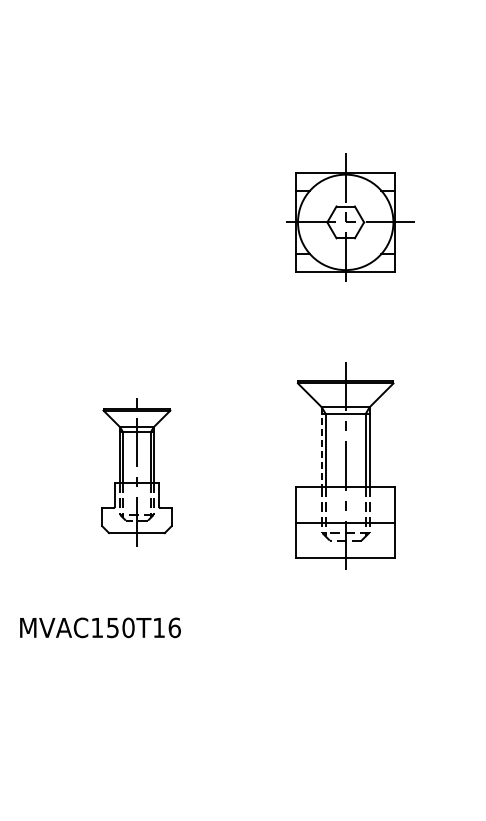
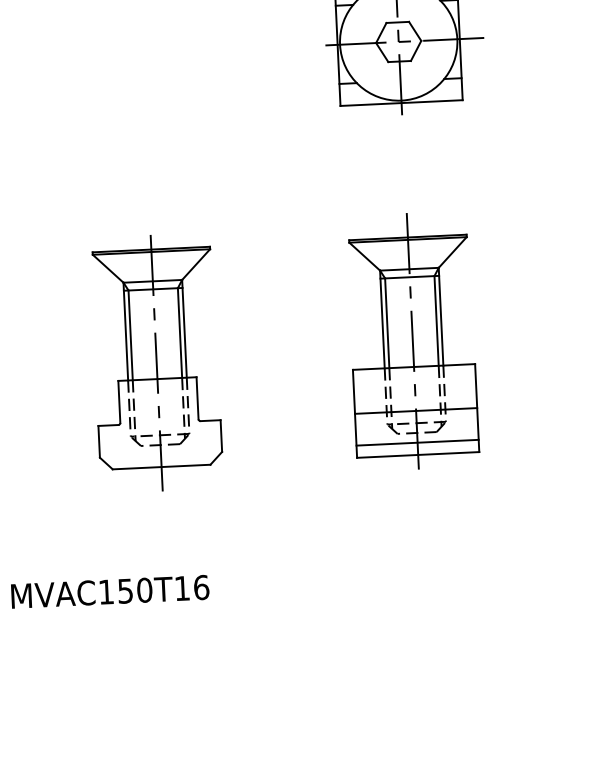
line: (321, 447) -> (381, 320), dashed -> solid
part: (136, 473) -> (156, 362), size x1.43
line: (345, 548) -> (417, 442), added
text: (100, 627) -> (110, 591), moved

